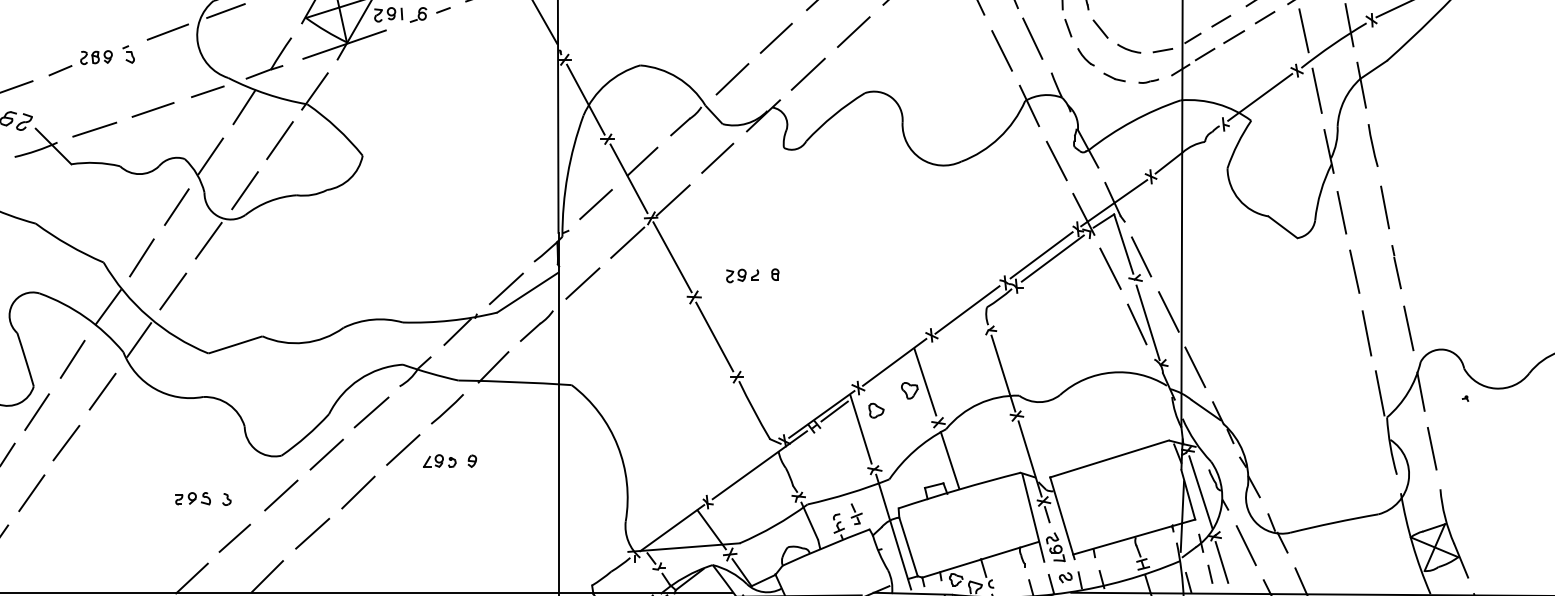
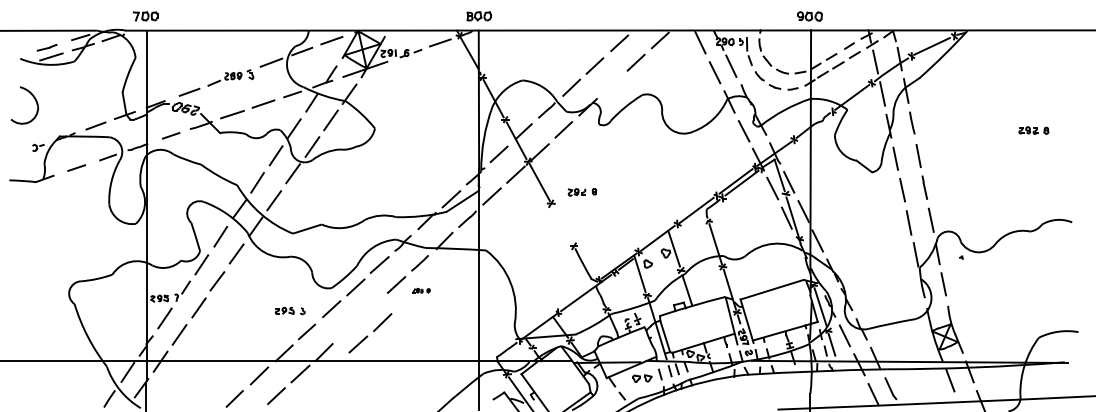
line: (807, 73) -> (611, 84), removed
line: (715, 336) -> (562, 224), removed
part: (450, 460) -> (421, 290), size x0.6
part: (335, 513) -> (370, 333), moved

